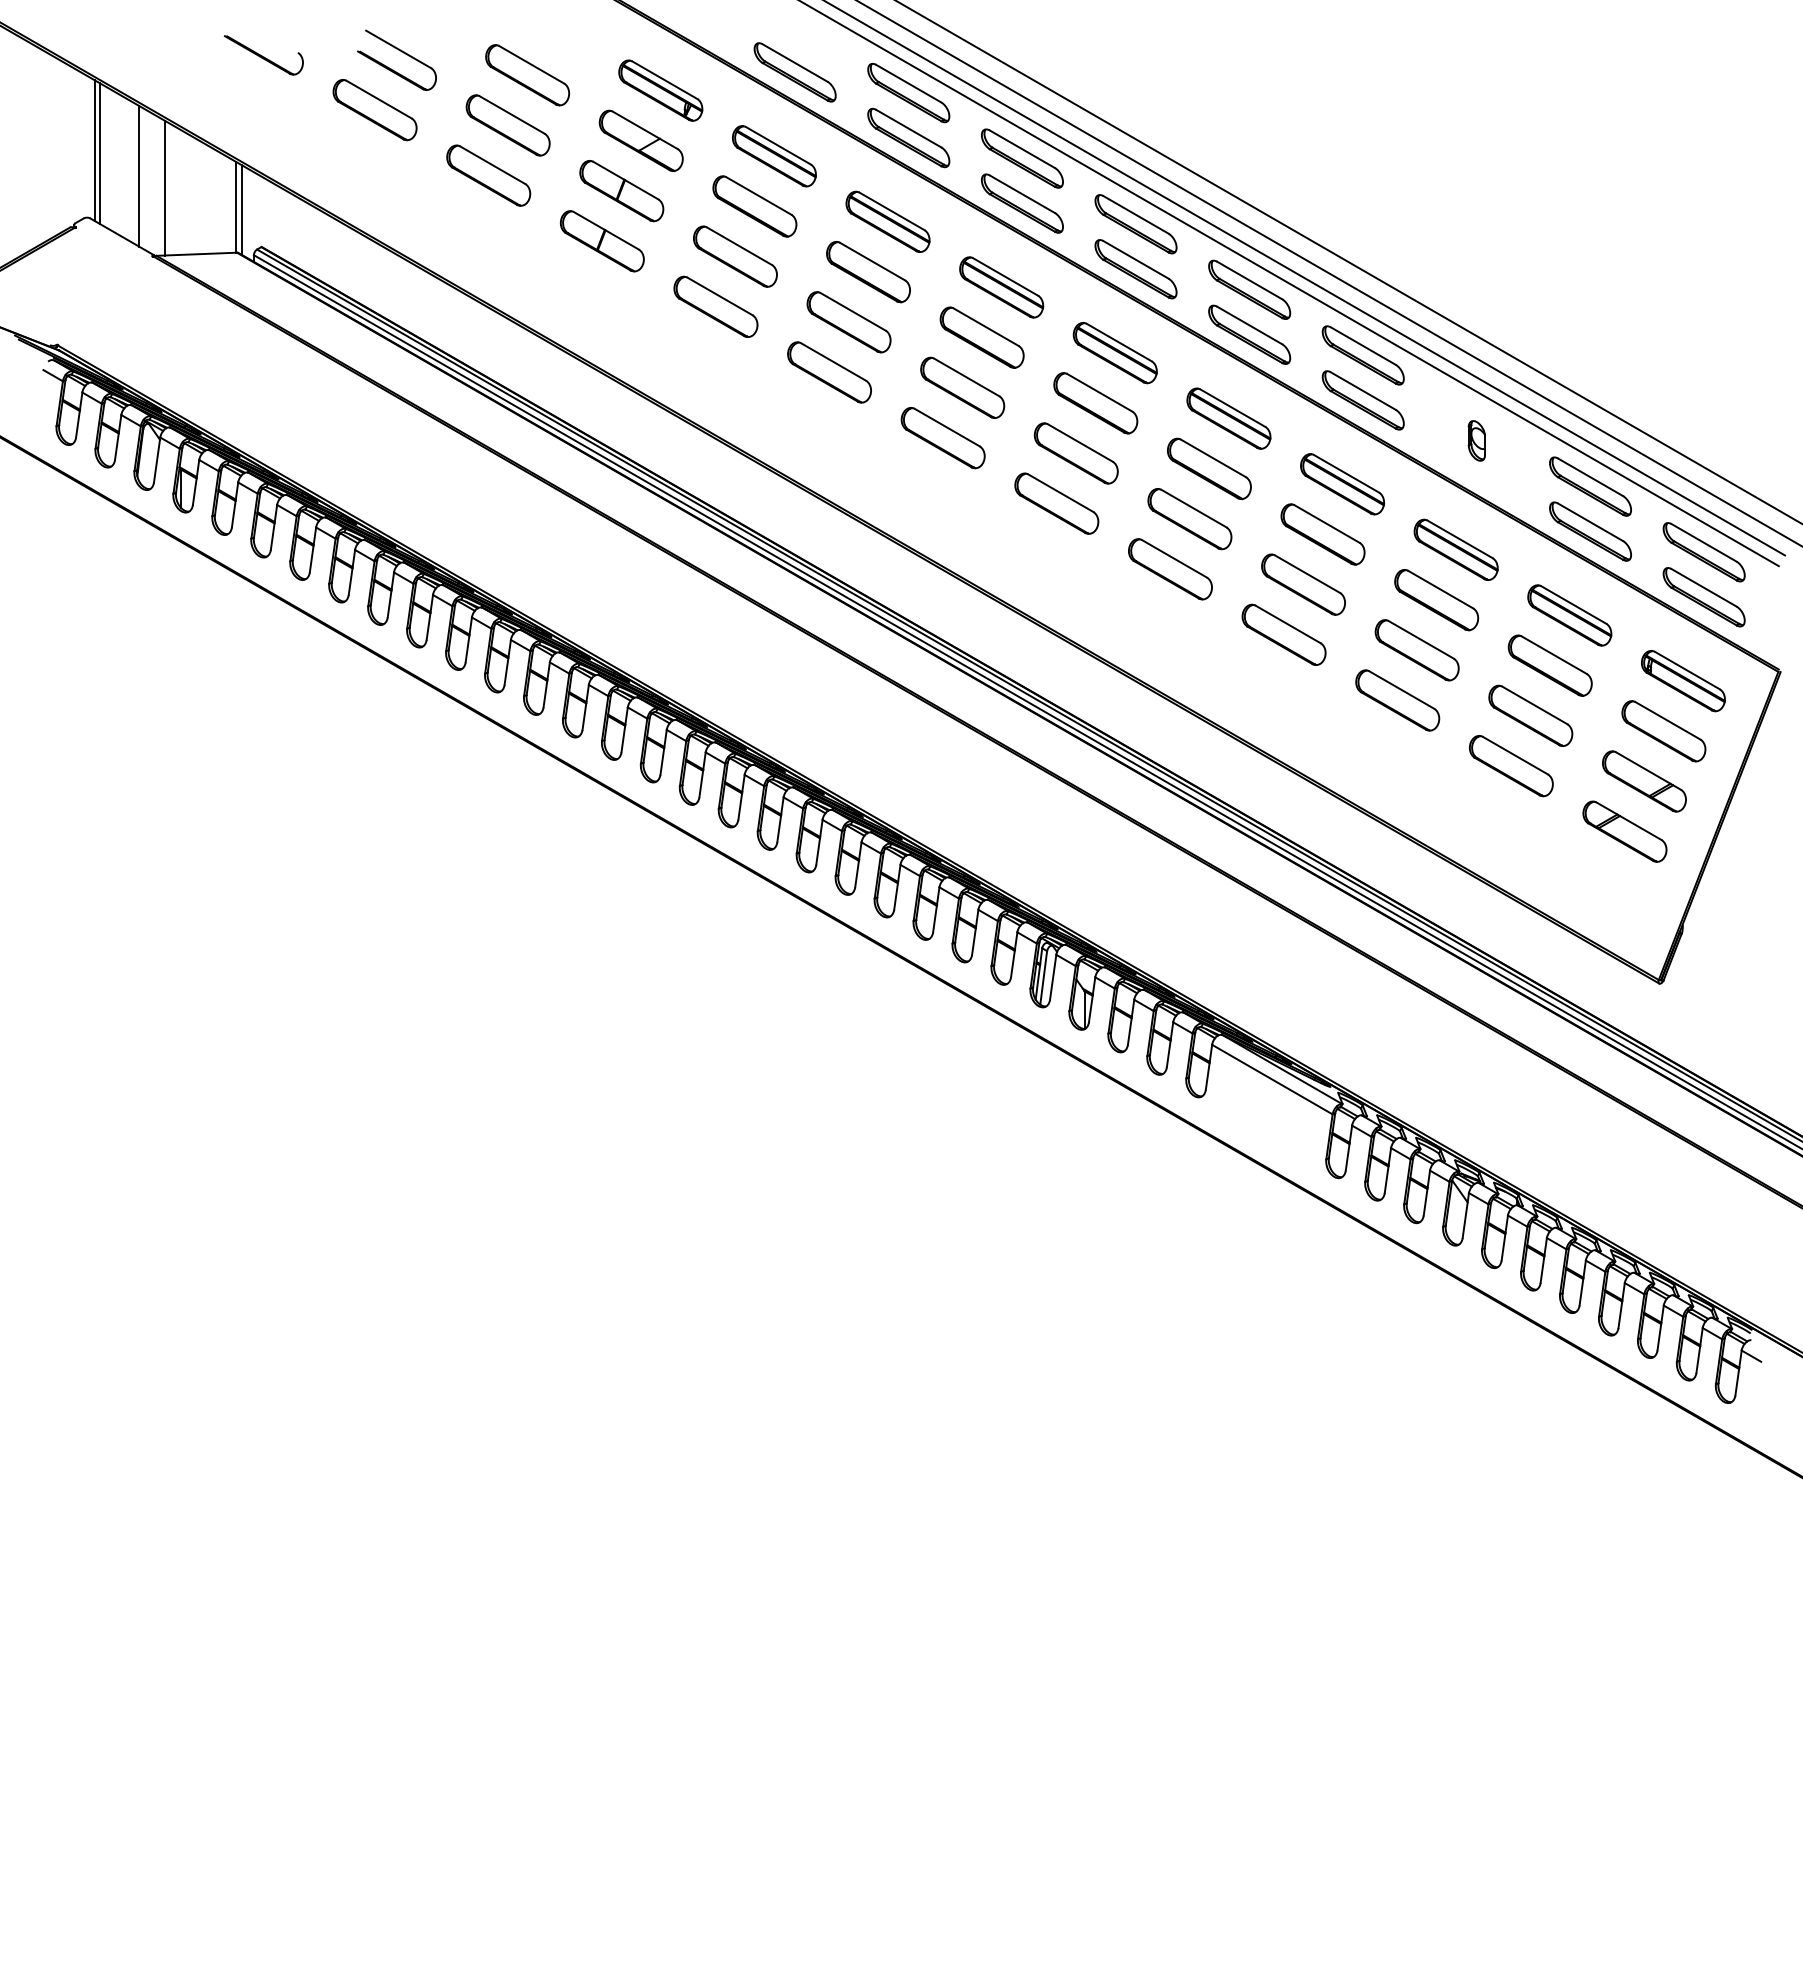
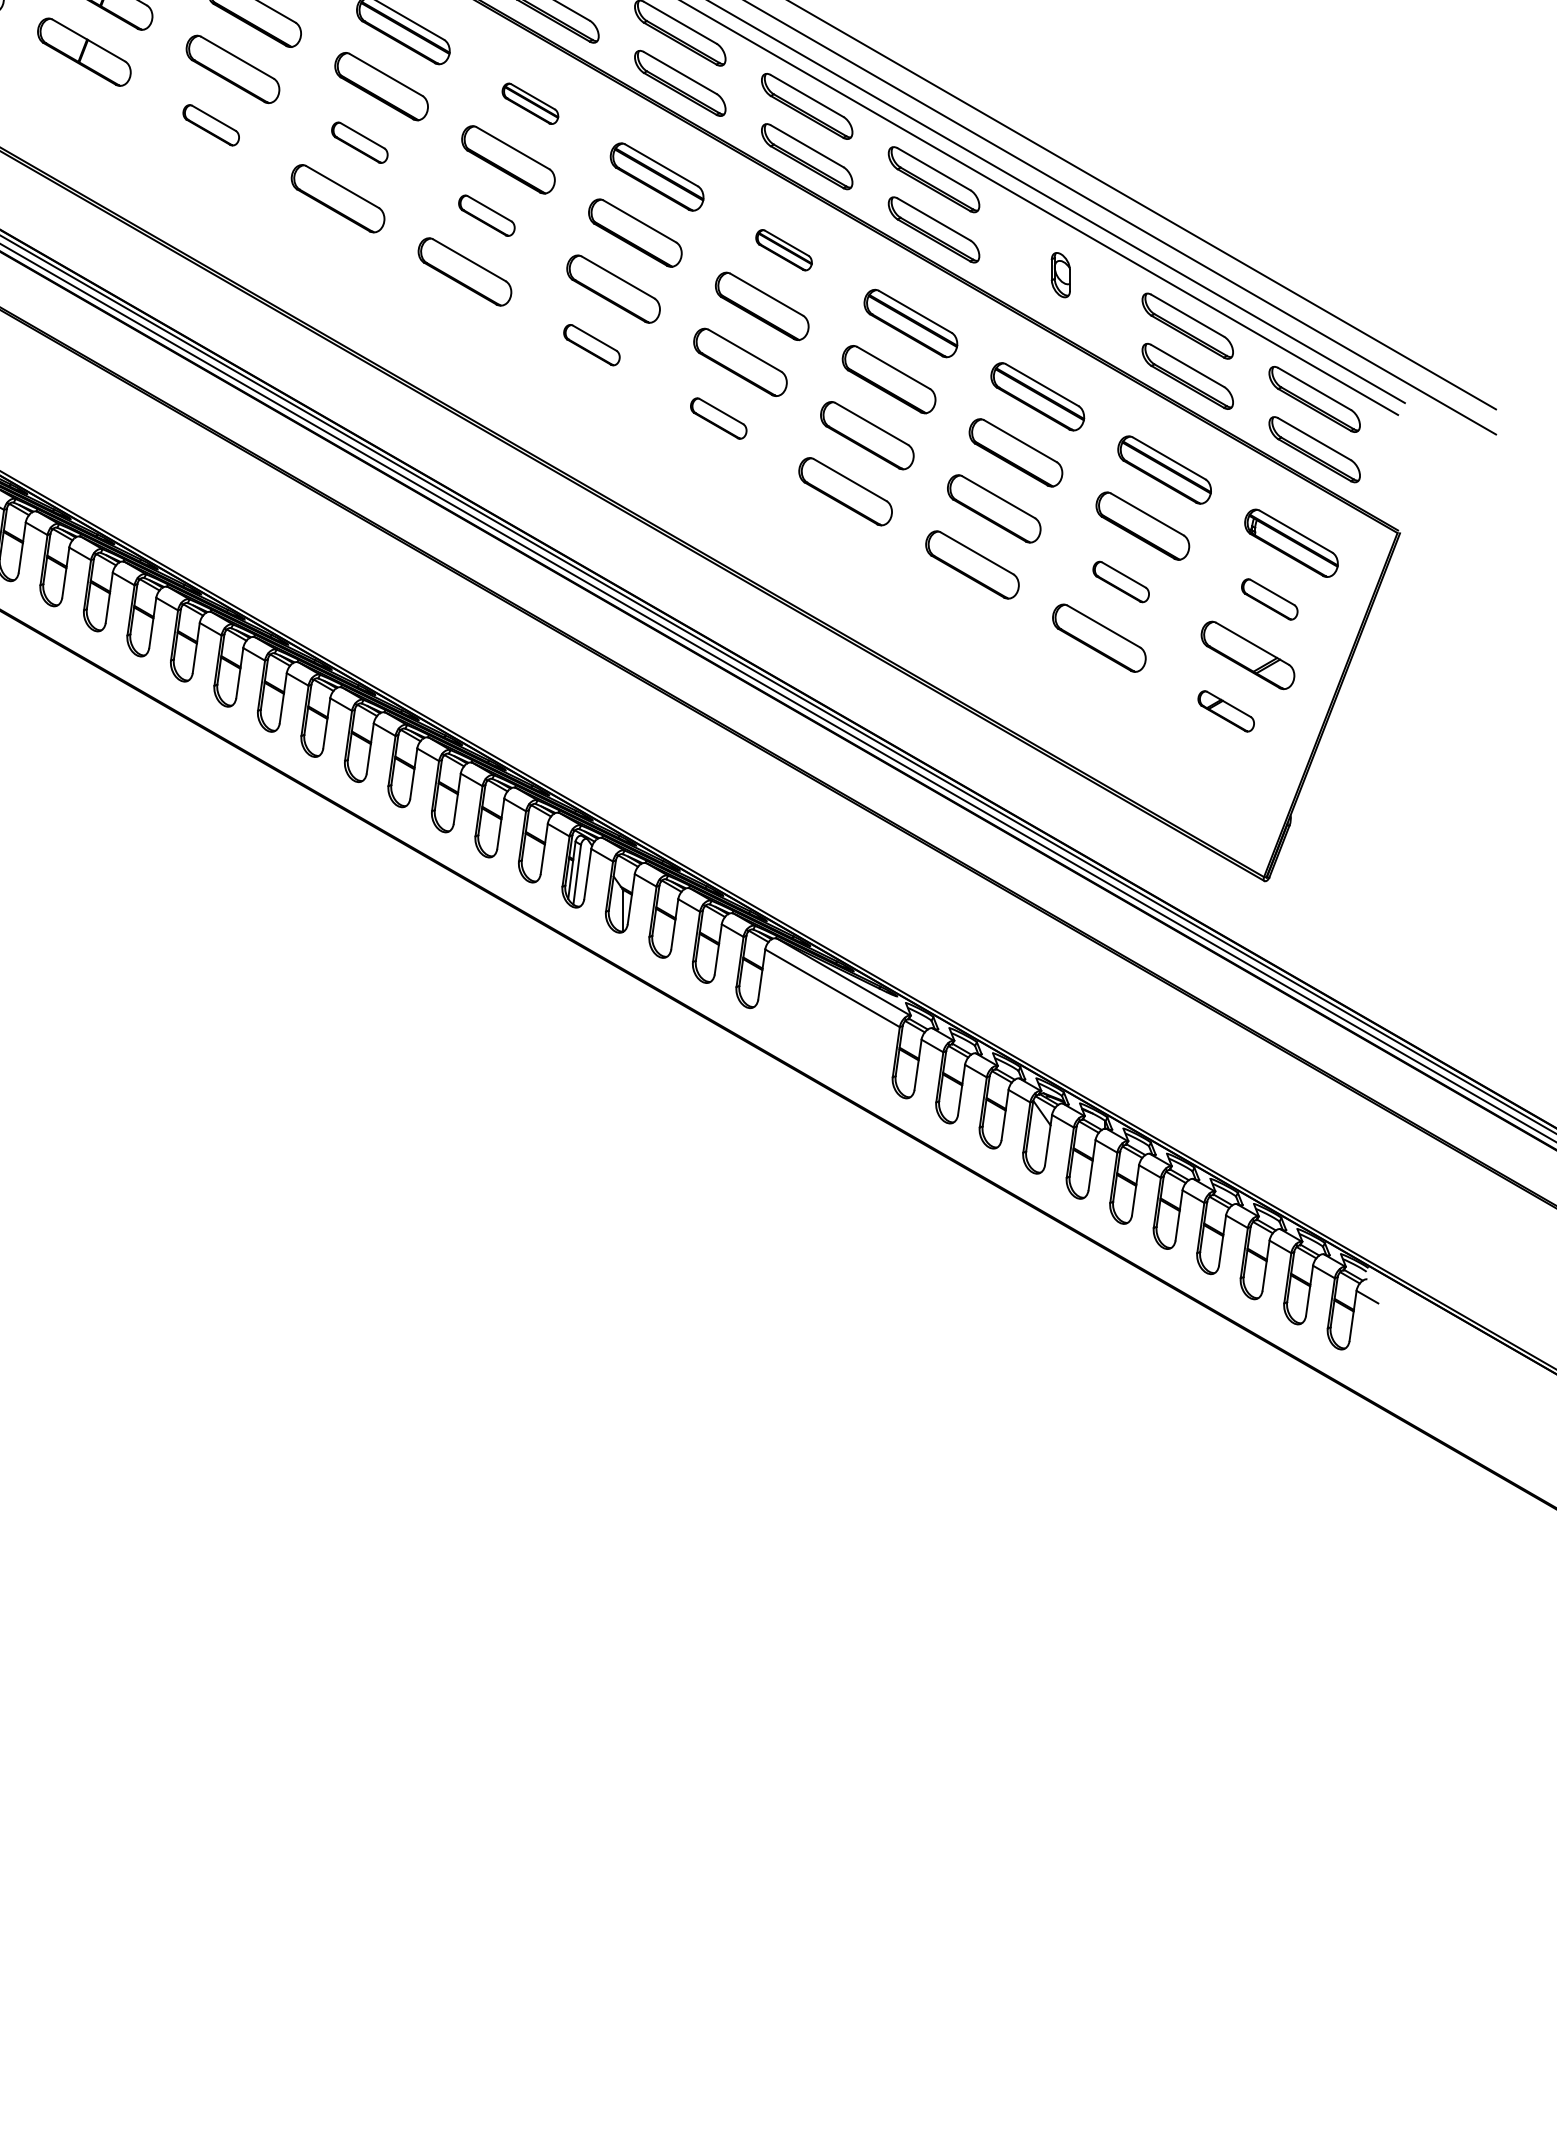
part: (1001, 287) -> (530, 103), size x0.6
part: (715, 306) -> (210, 125), size x0.6
part: (848, 322) -> (359, 142), size x0.6
part: (962, 387) -> (486, 215), size x0.6
part: (1228, 418) -> (783, 250), size x0.6
part: (1056, 503) -> (591, 345), size x0.6
part: (1170, 569) -> (718, 418), size x0.6
part: (1530, 715) -> (1120, 581), size x0.6
part: (1663, 731) -> (1269, 599), size x0.6
part: (1624, 831) -> (1225, 711), size x0.6

